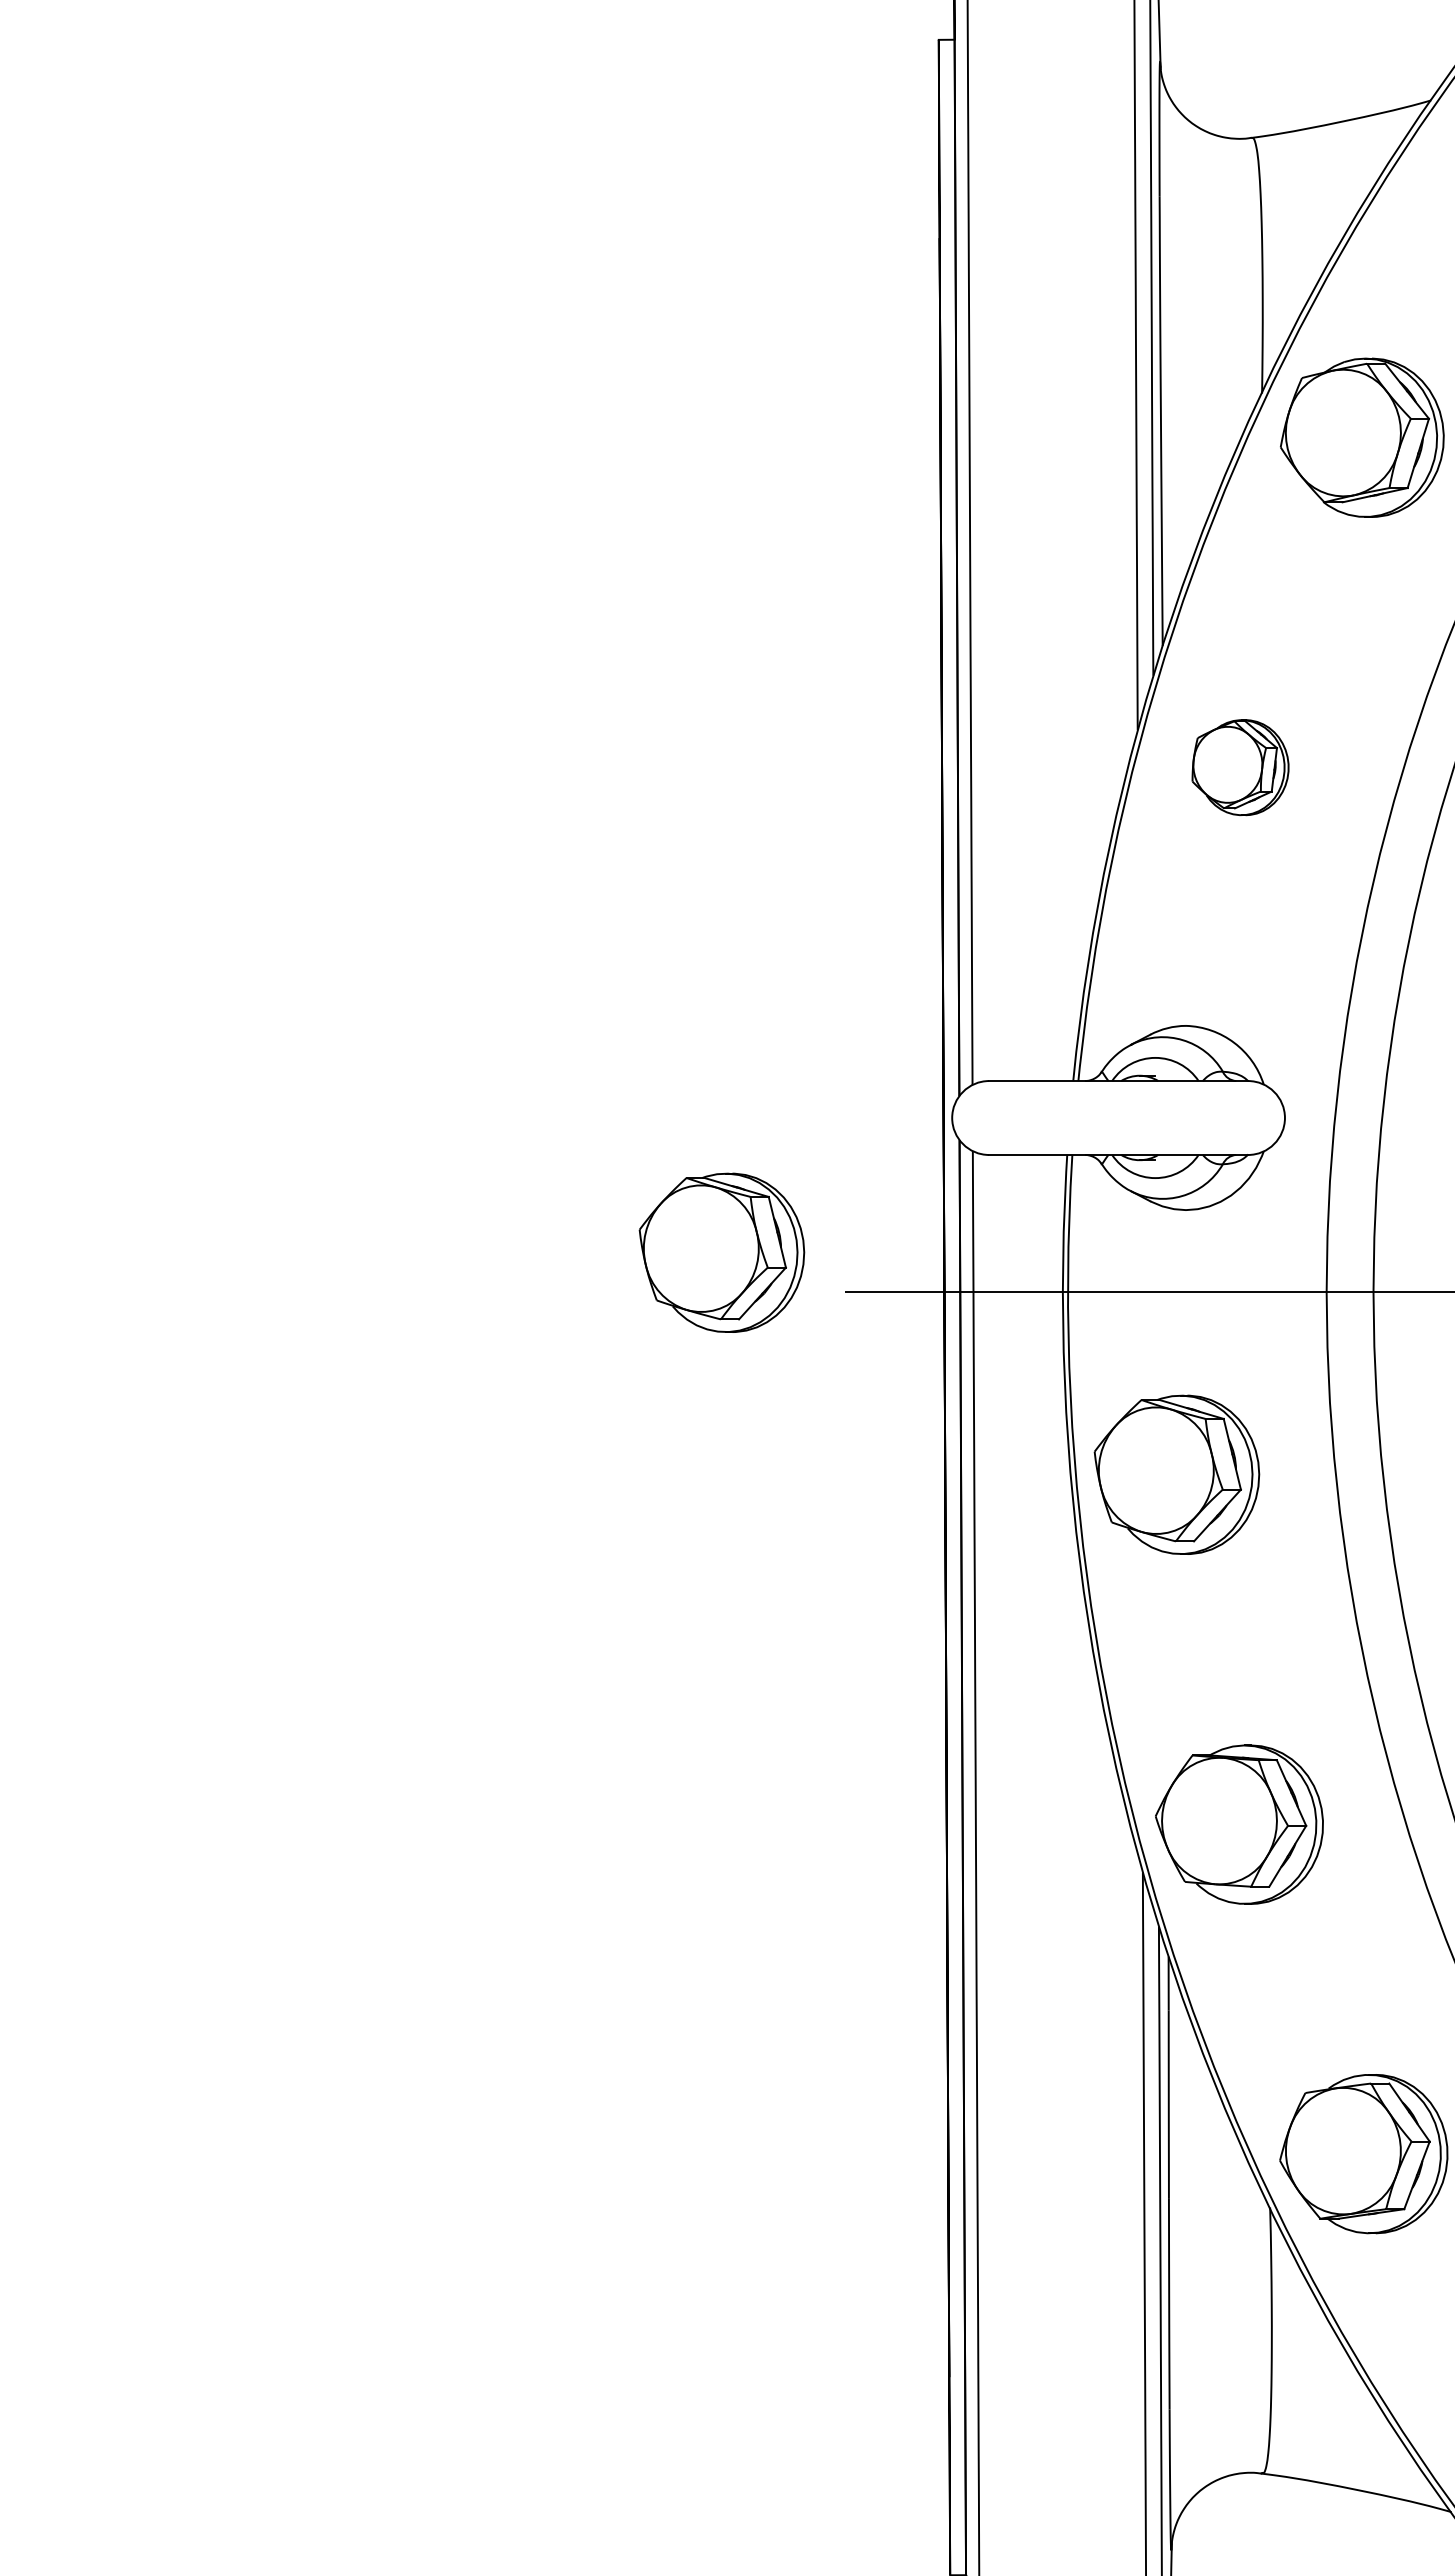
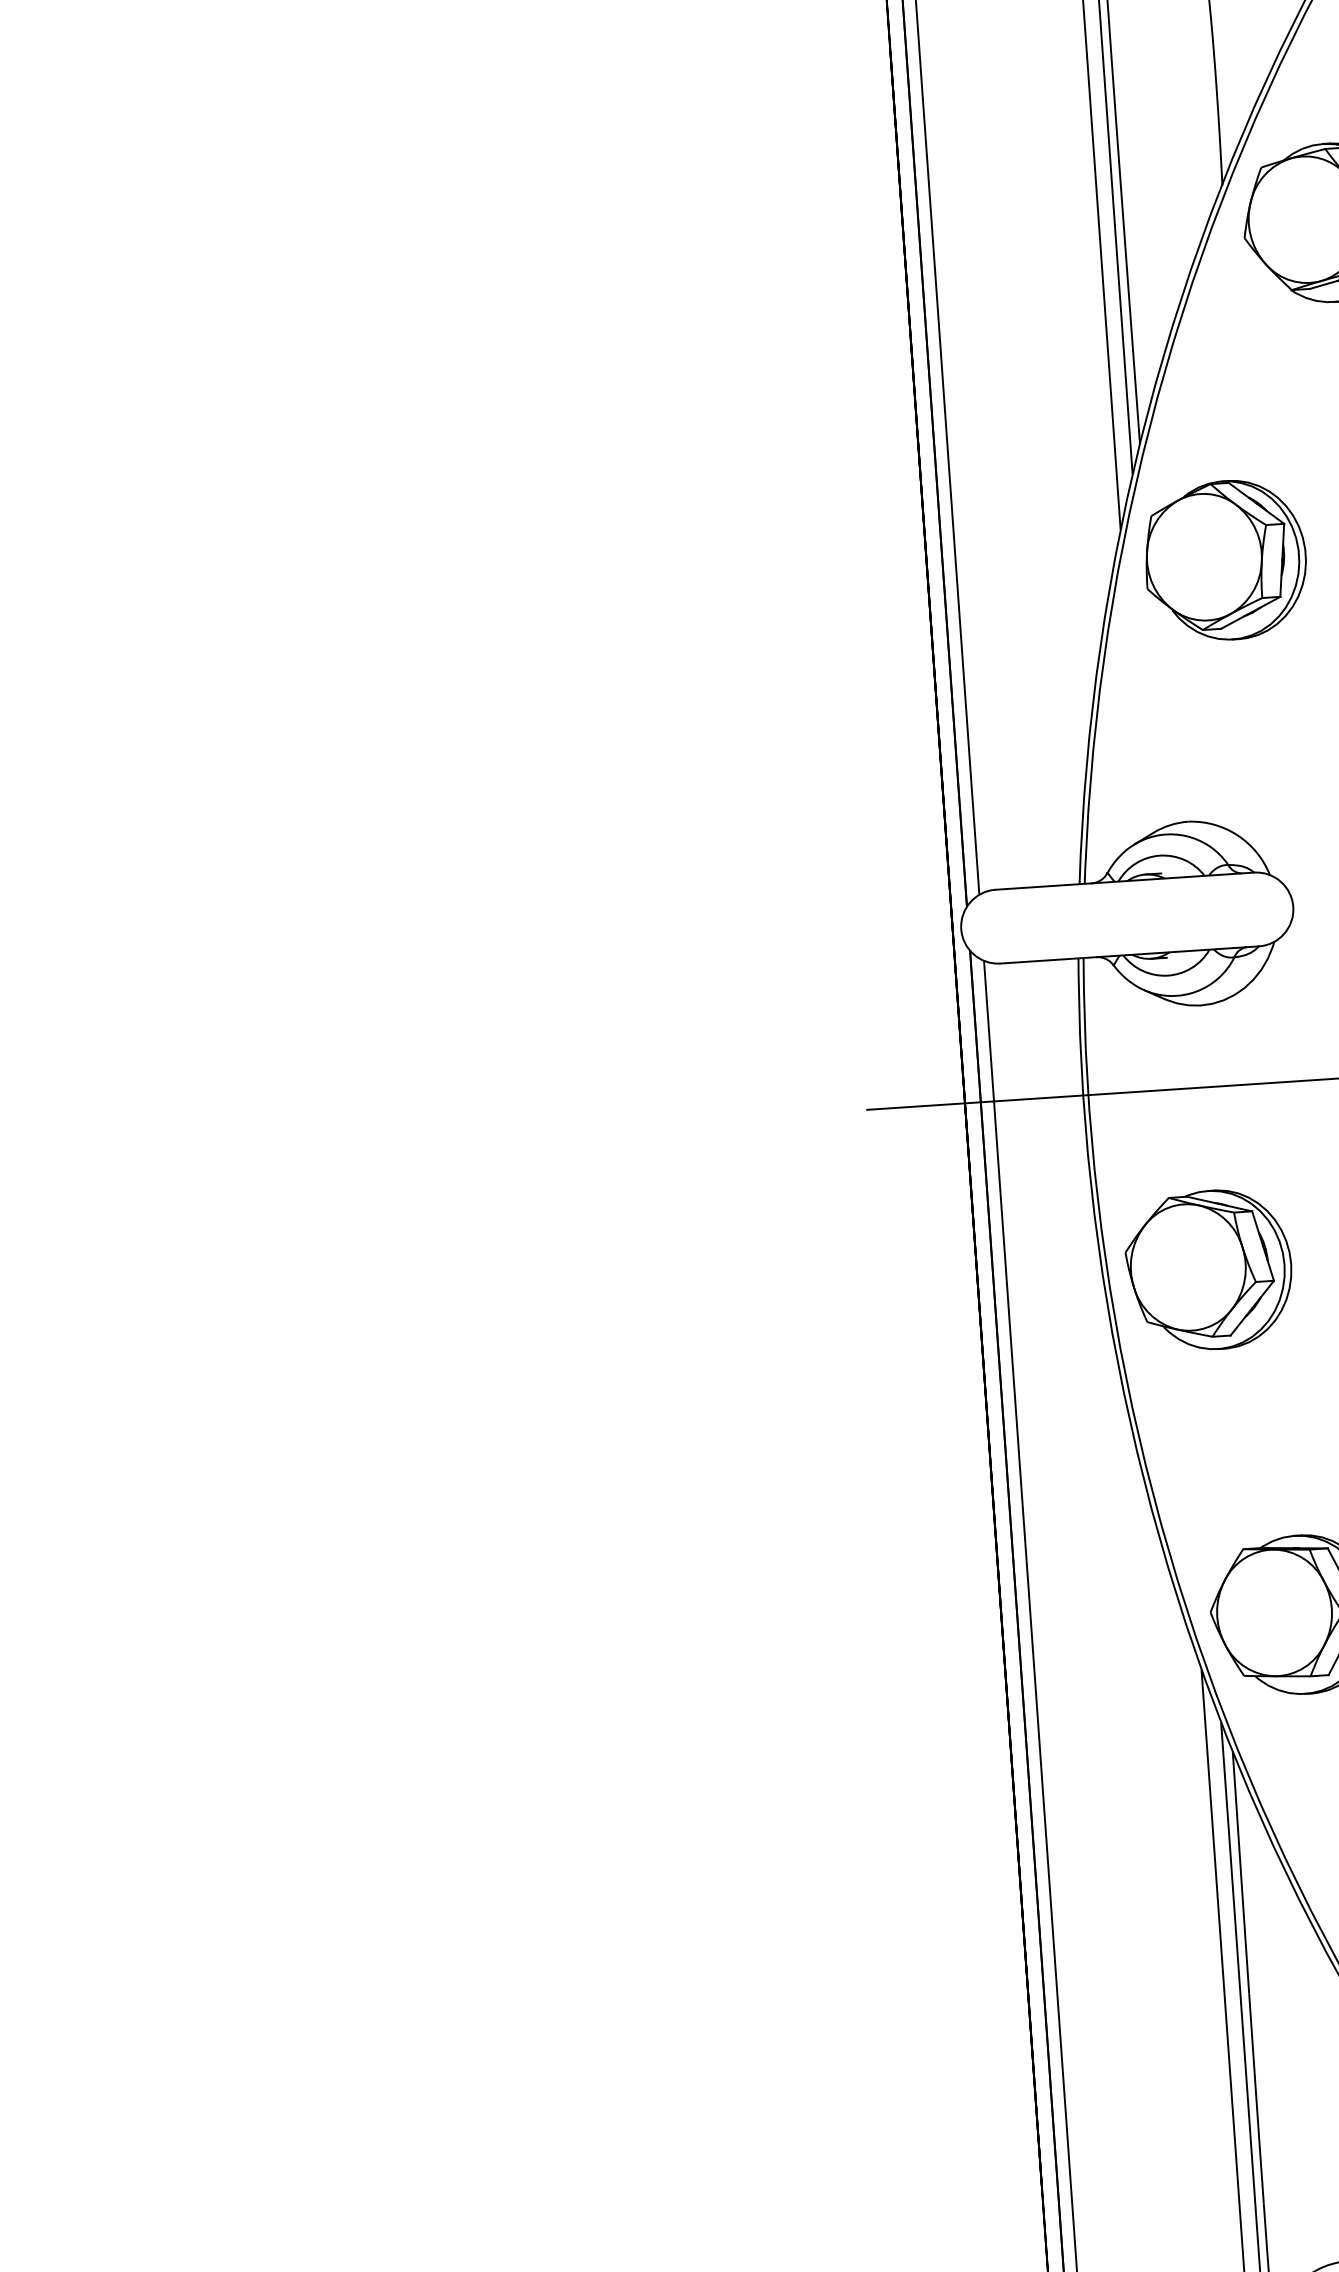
part: (1240, 767) -> (1225, 560), size x1.67
part: (721, 1252) -> (739, 1078), removed

